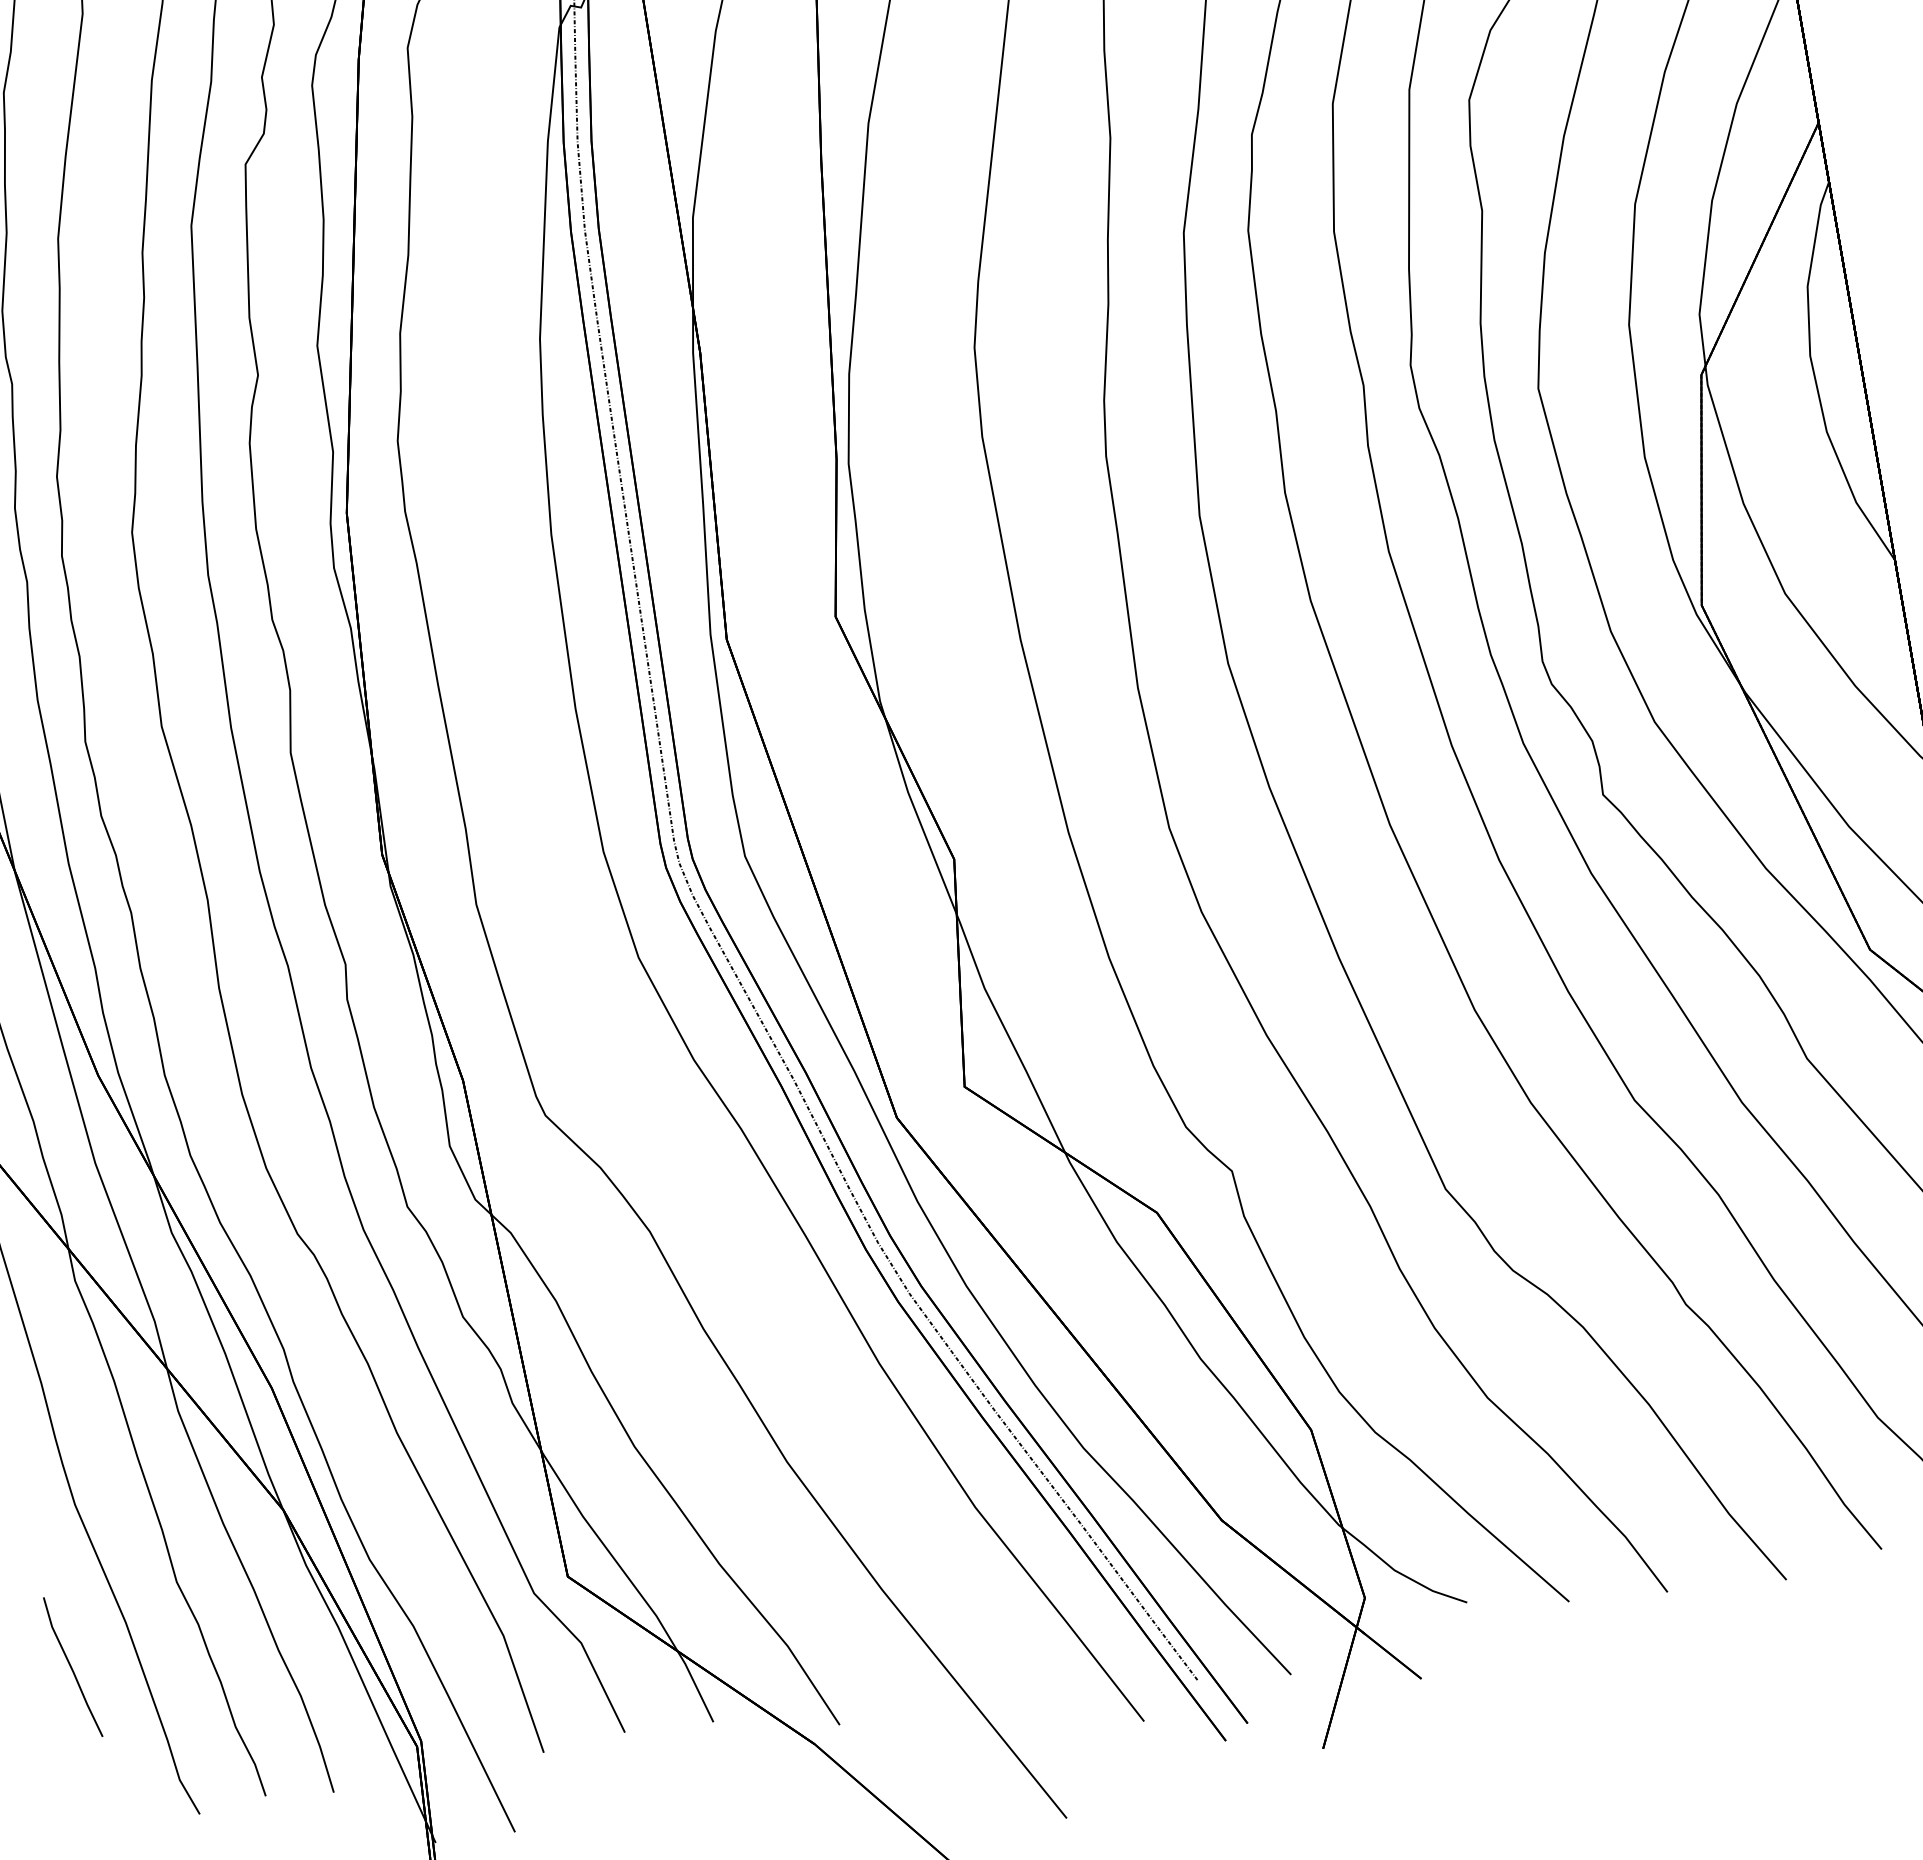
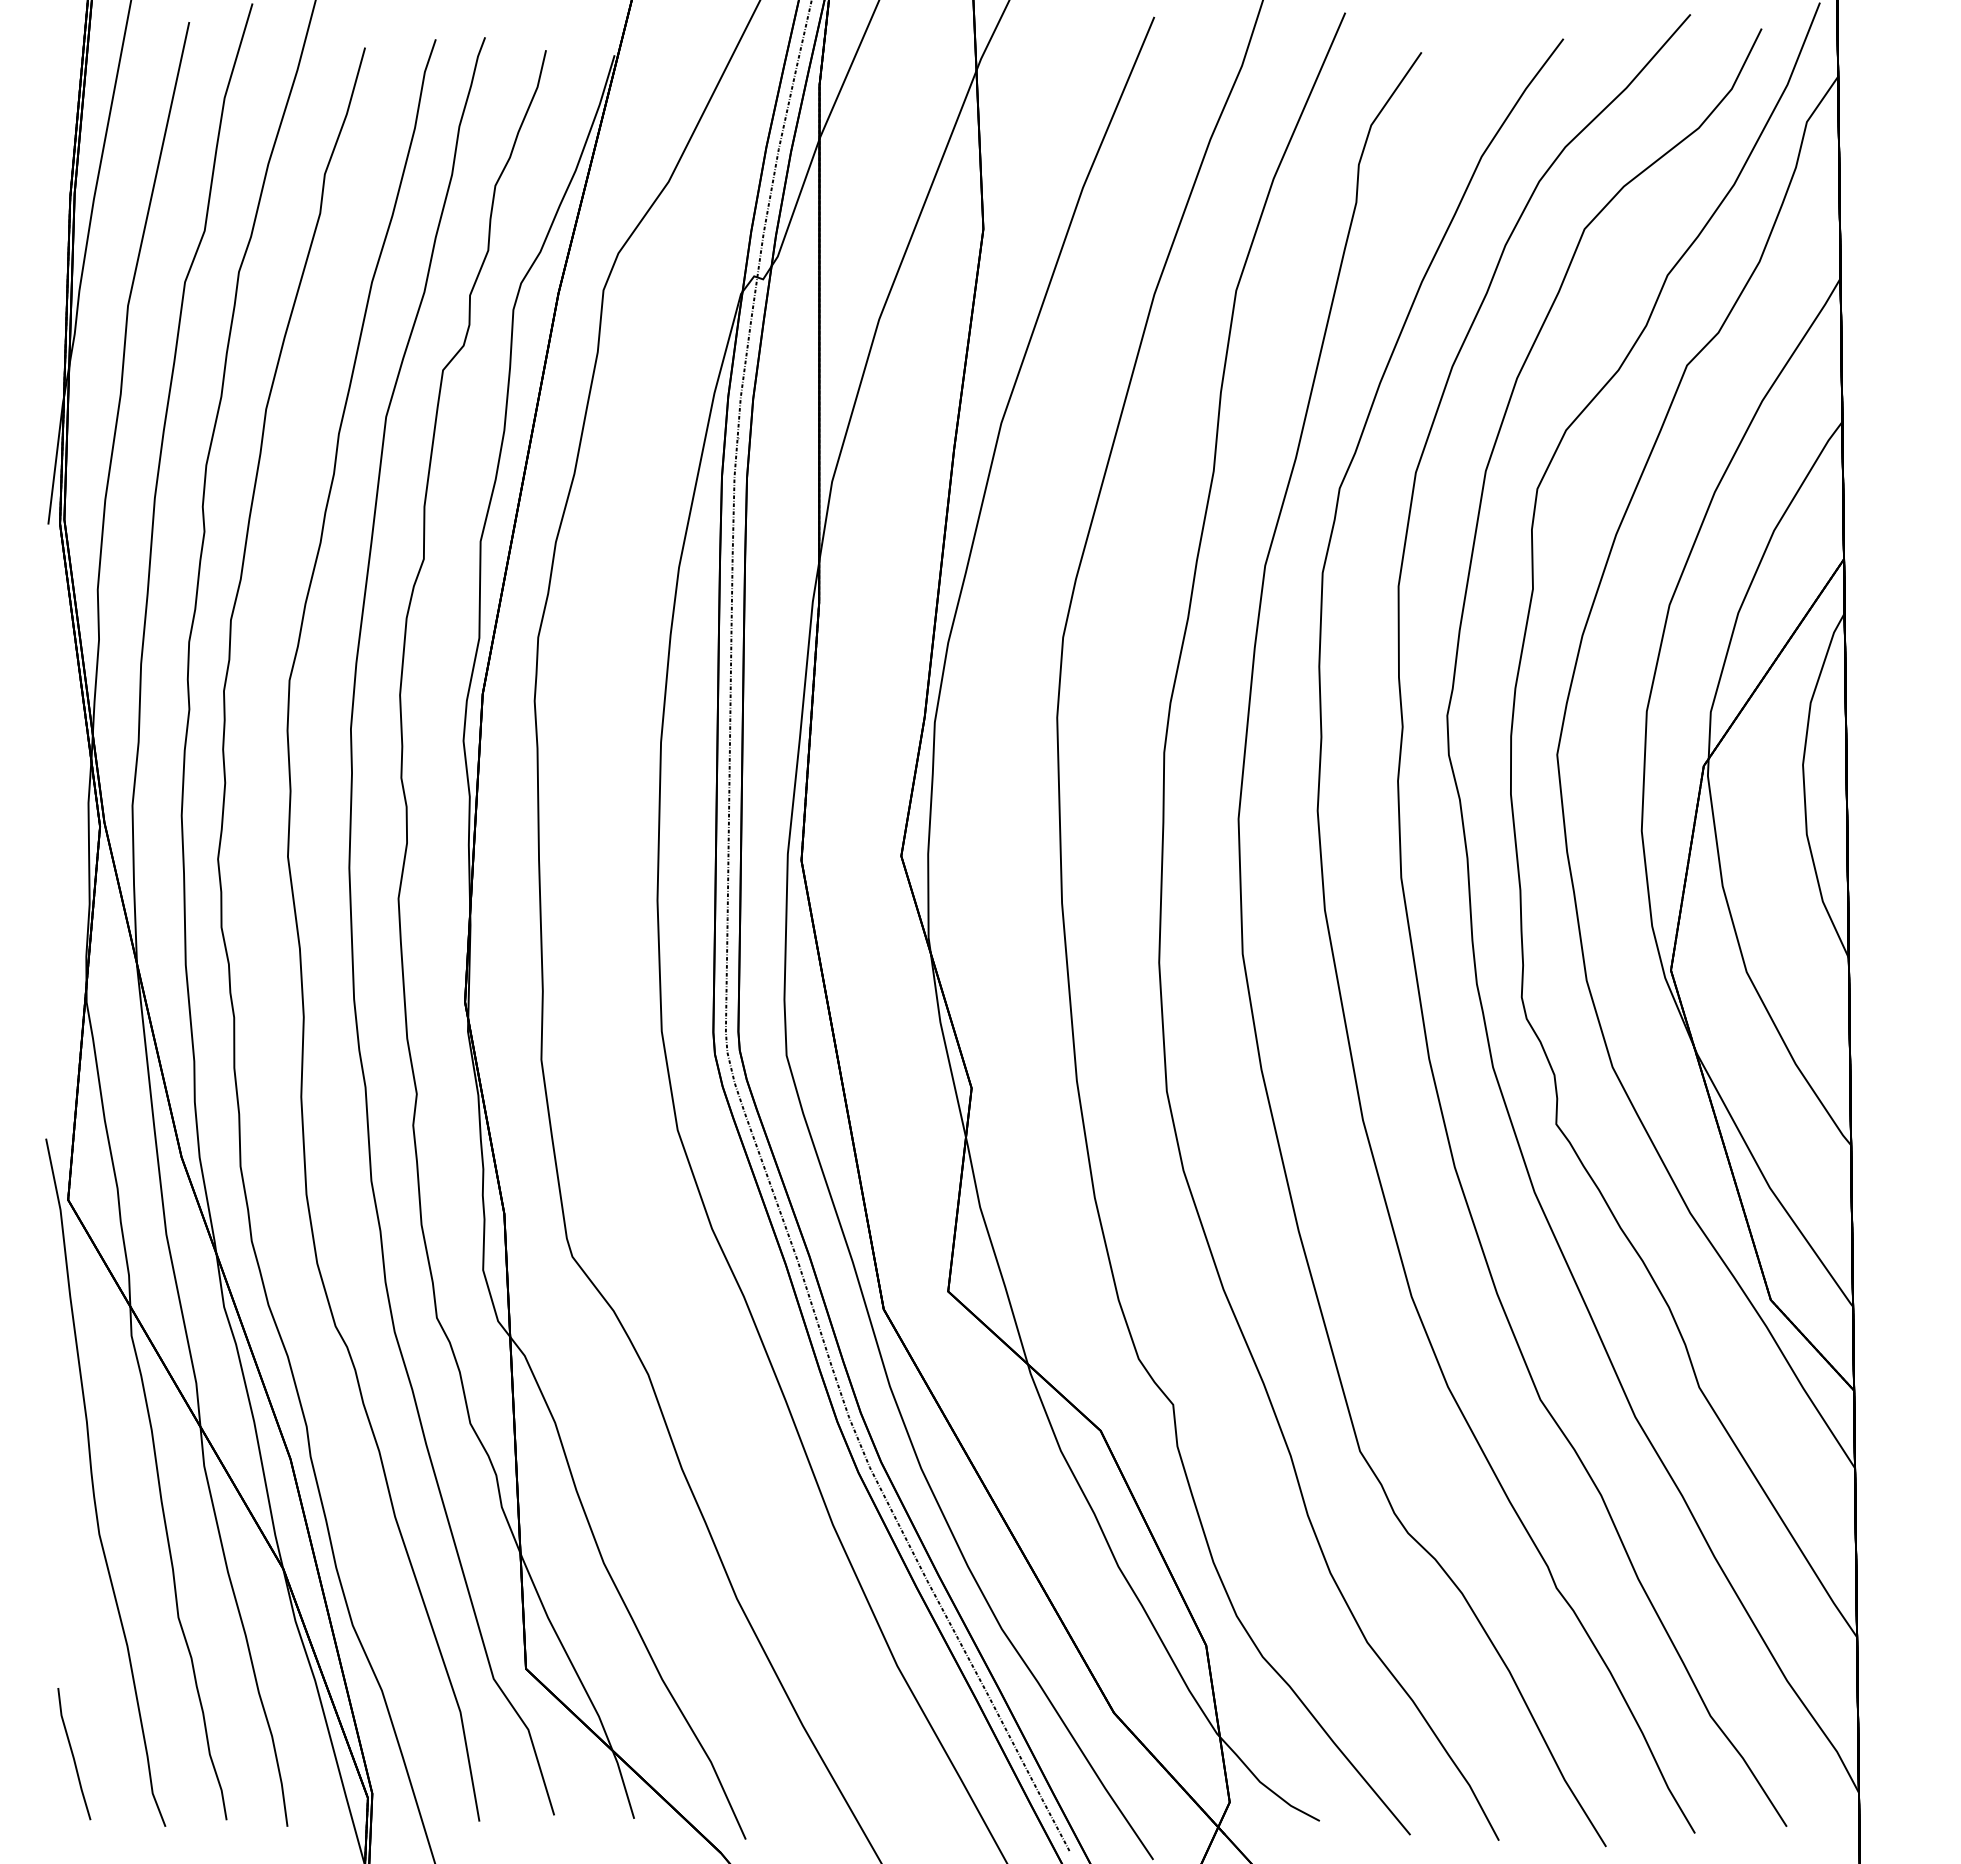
line: (72, 1667) -> (73, 1754), moved

